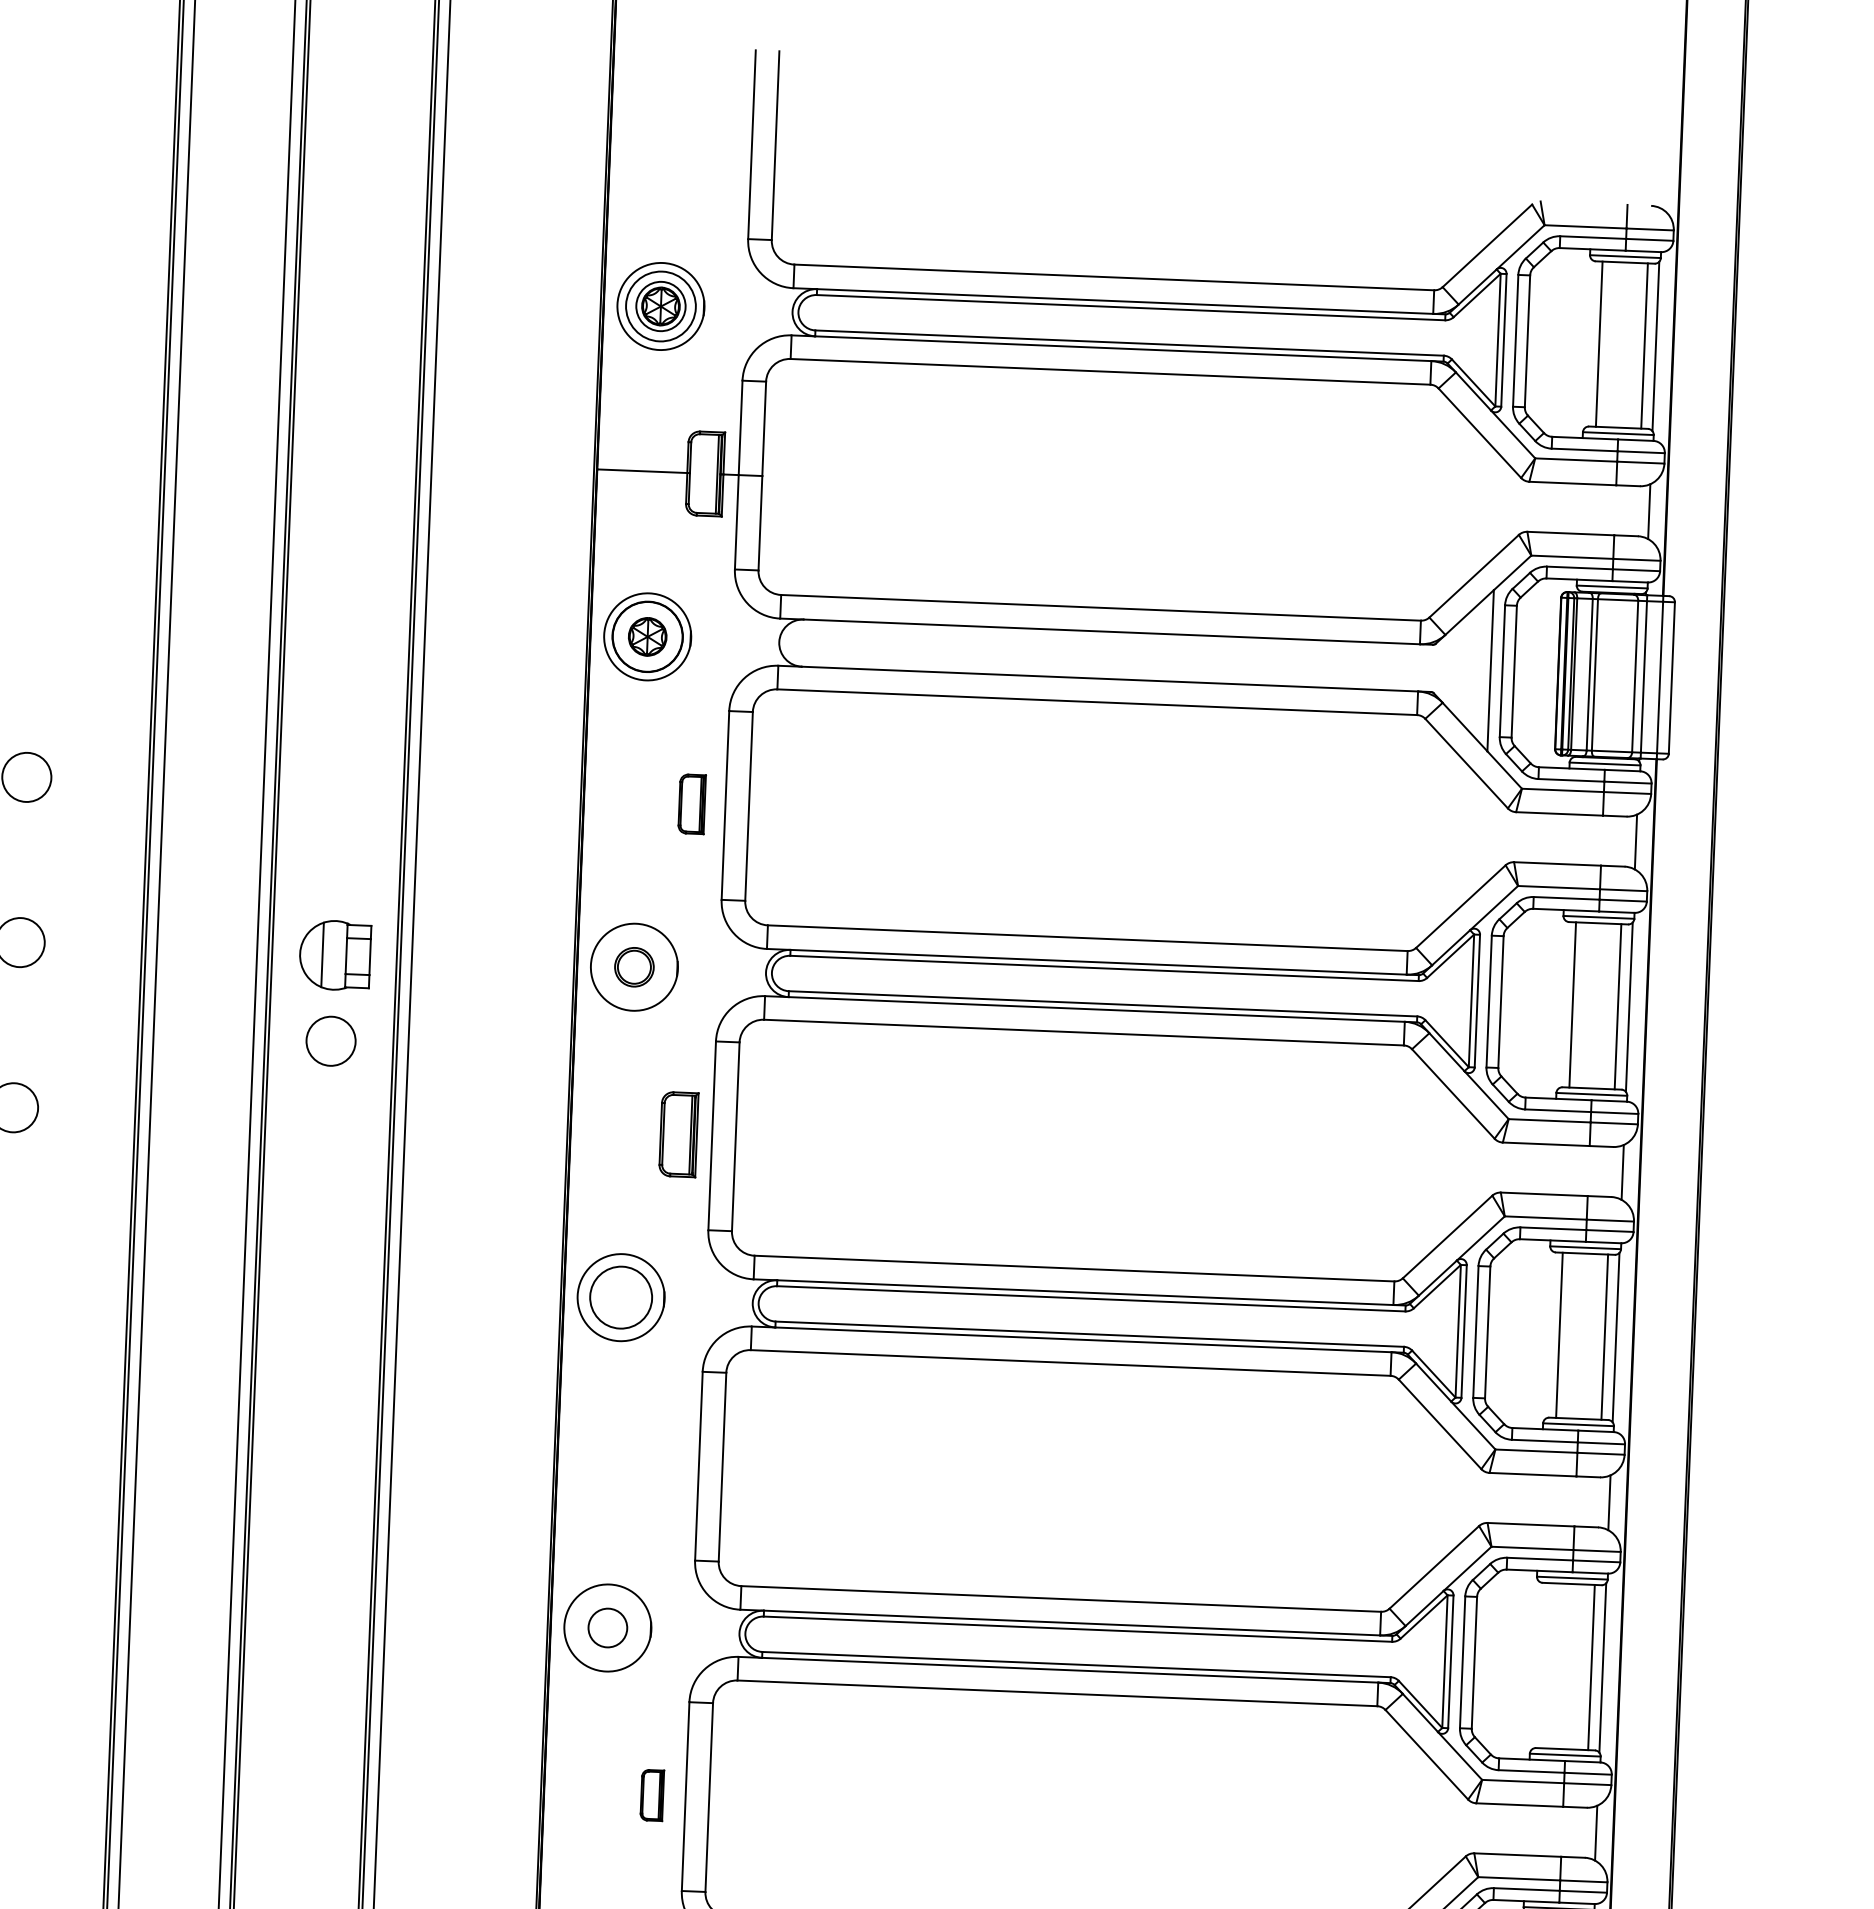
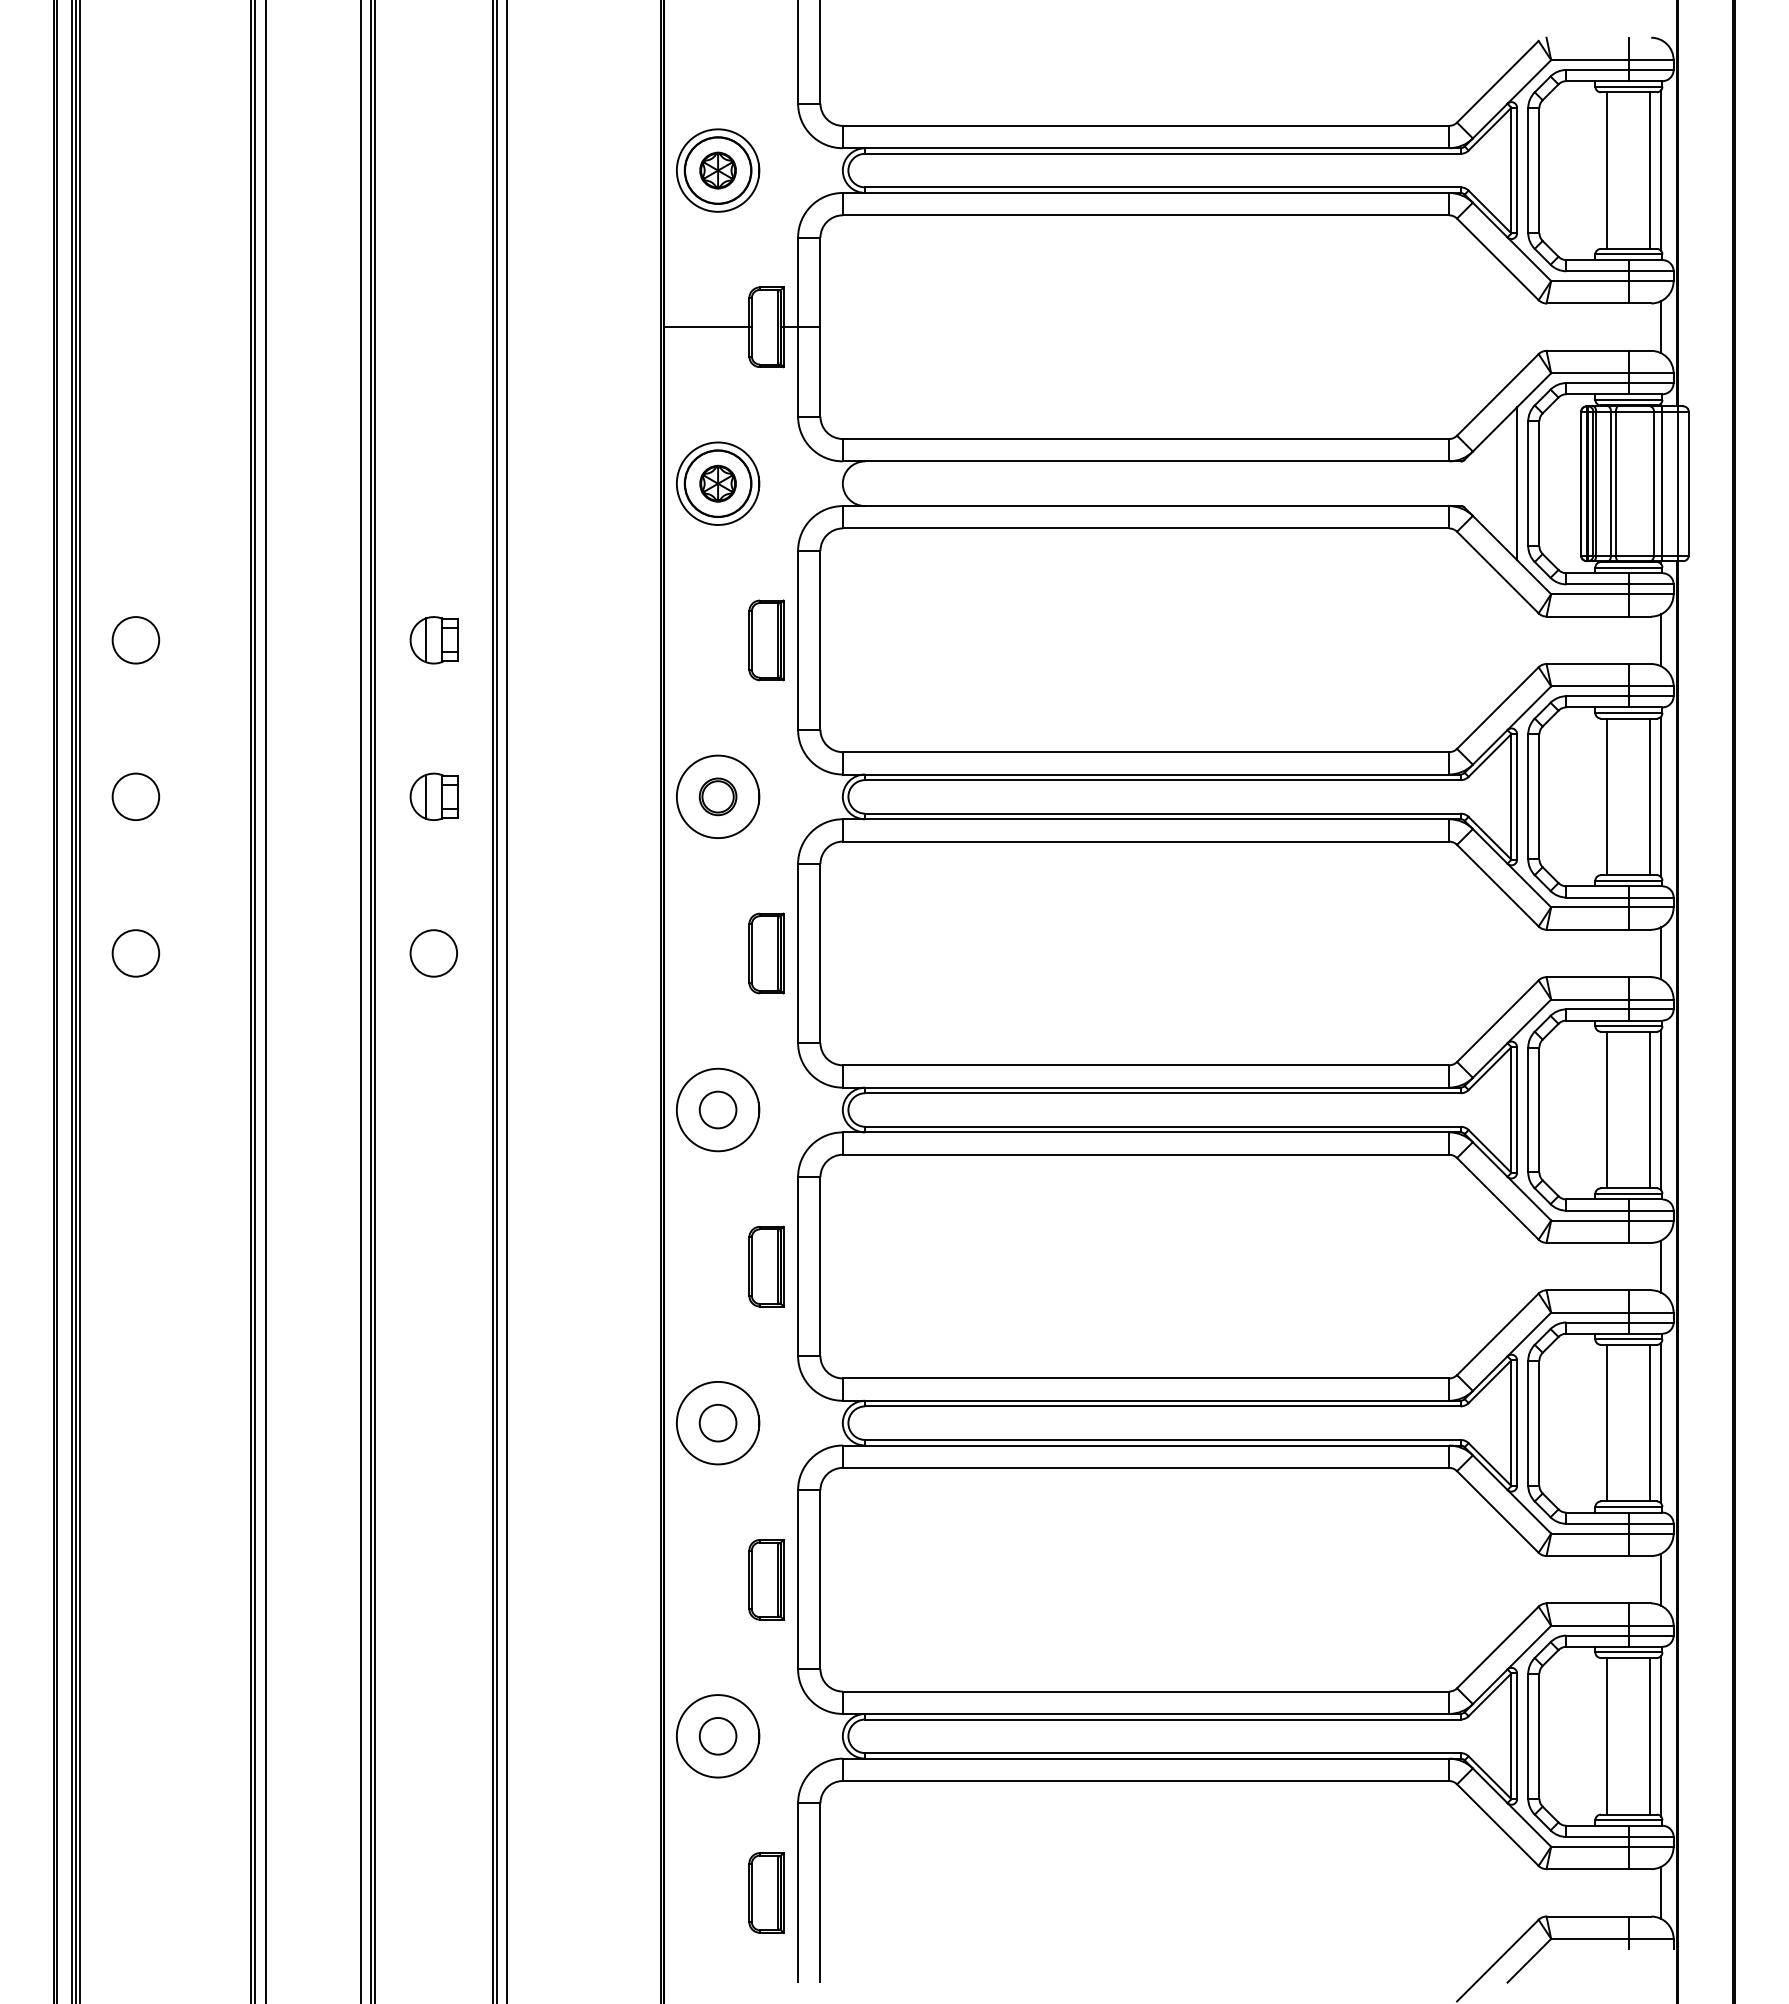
circle: (660, 306) -> (717, 170), size x1.43
part: (340, 790) -> (433, 640), added
part: (692, 804) -> (766, 640), size x1.43
part: (334, 954) -> (433, 796), size x0.71
circle: (330, 1041) -> (433, 953), moved
circle: (620, 1297) -> (717, 1109), size x0.62
part: (665, 1464) -> (766, 1266), added
line: (1546, 1665) -> (1607, 1422), added
part: (652, 1795) -> (766, 1579), size x1.67

